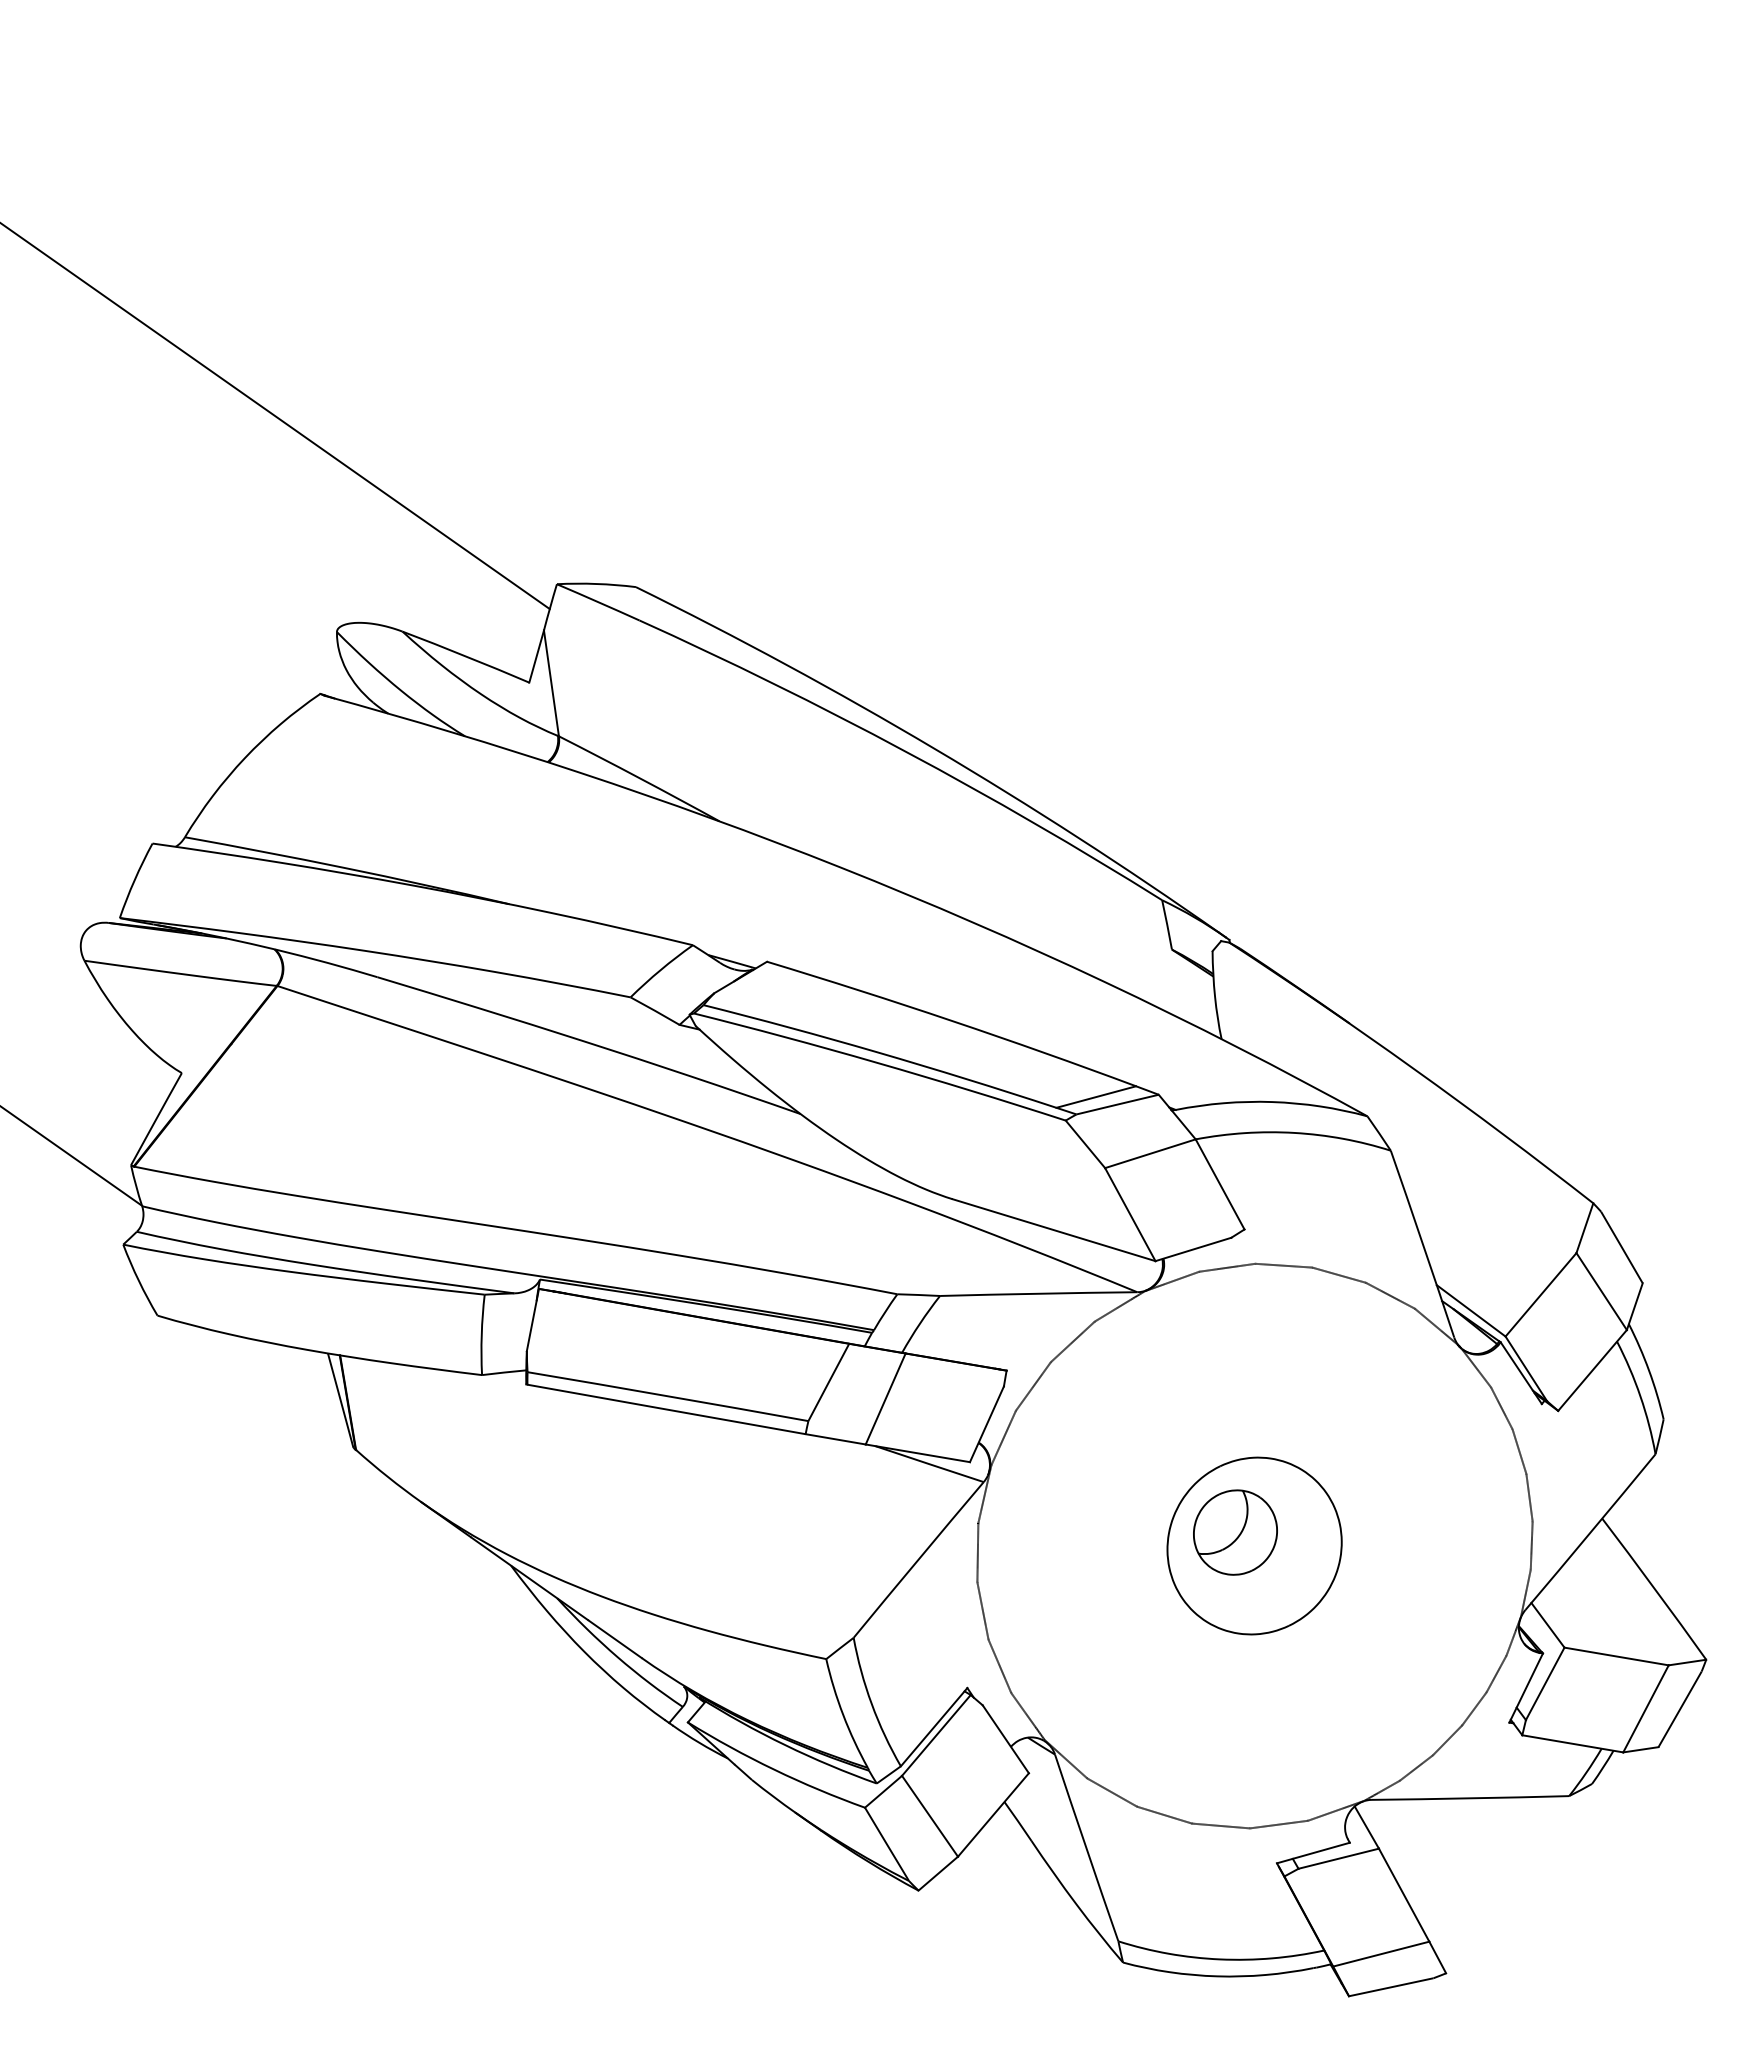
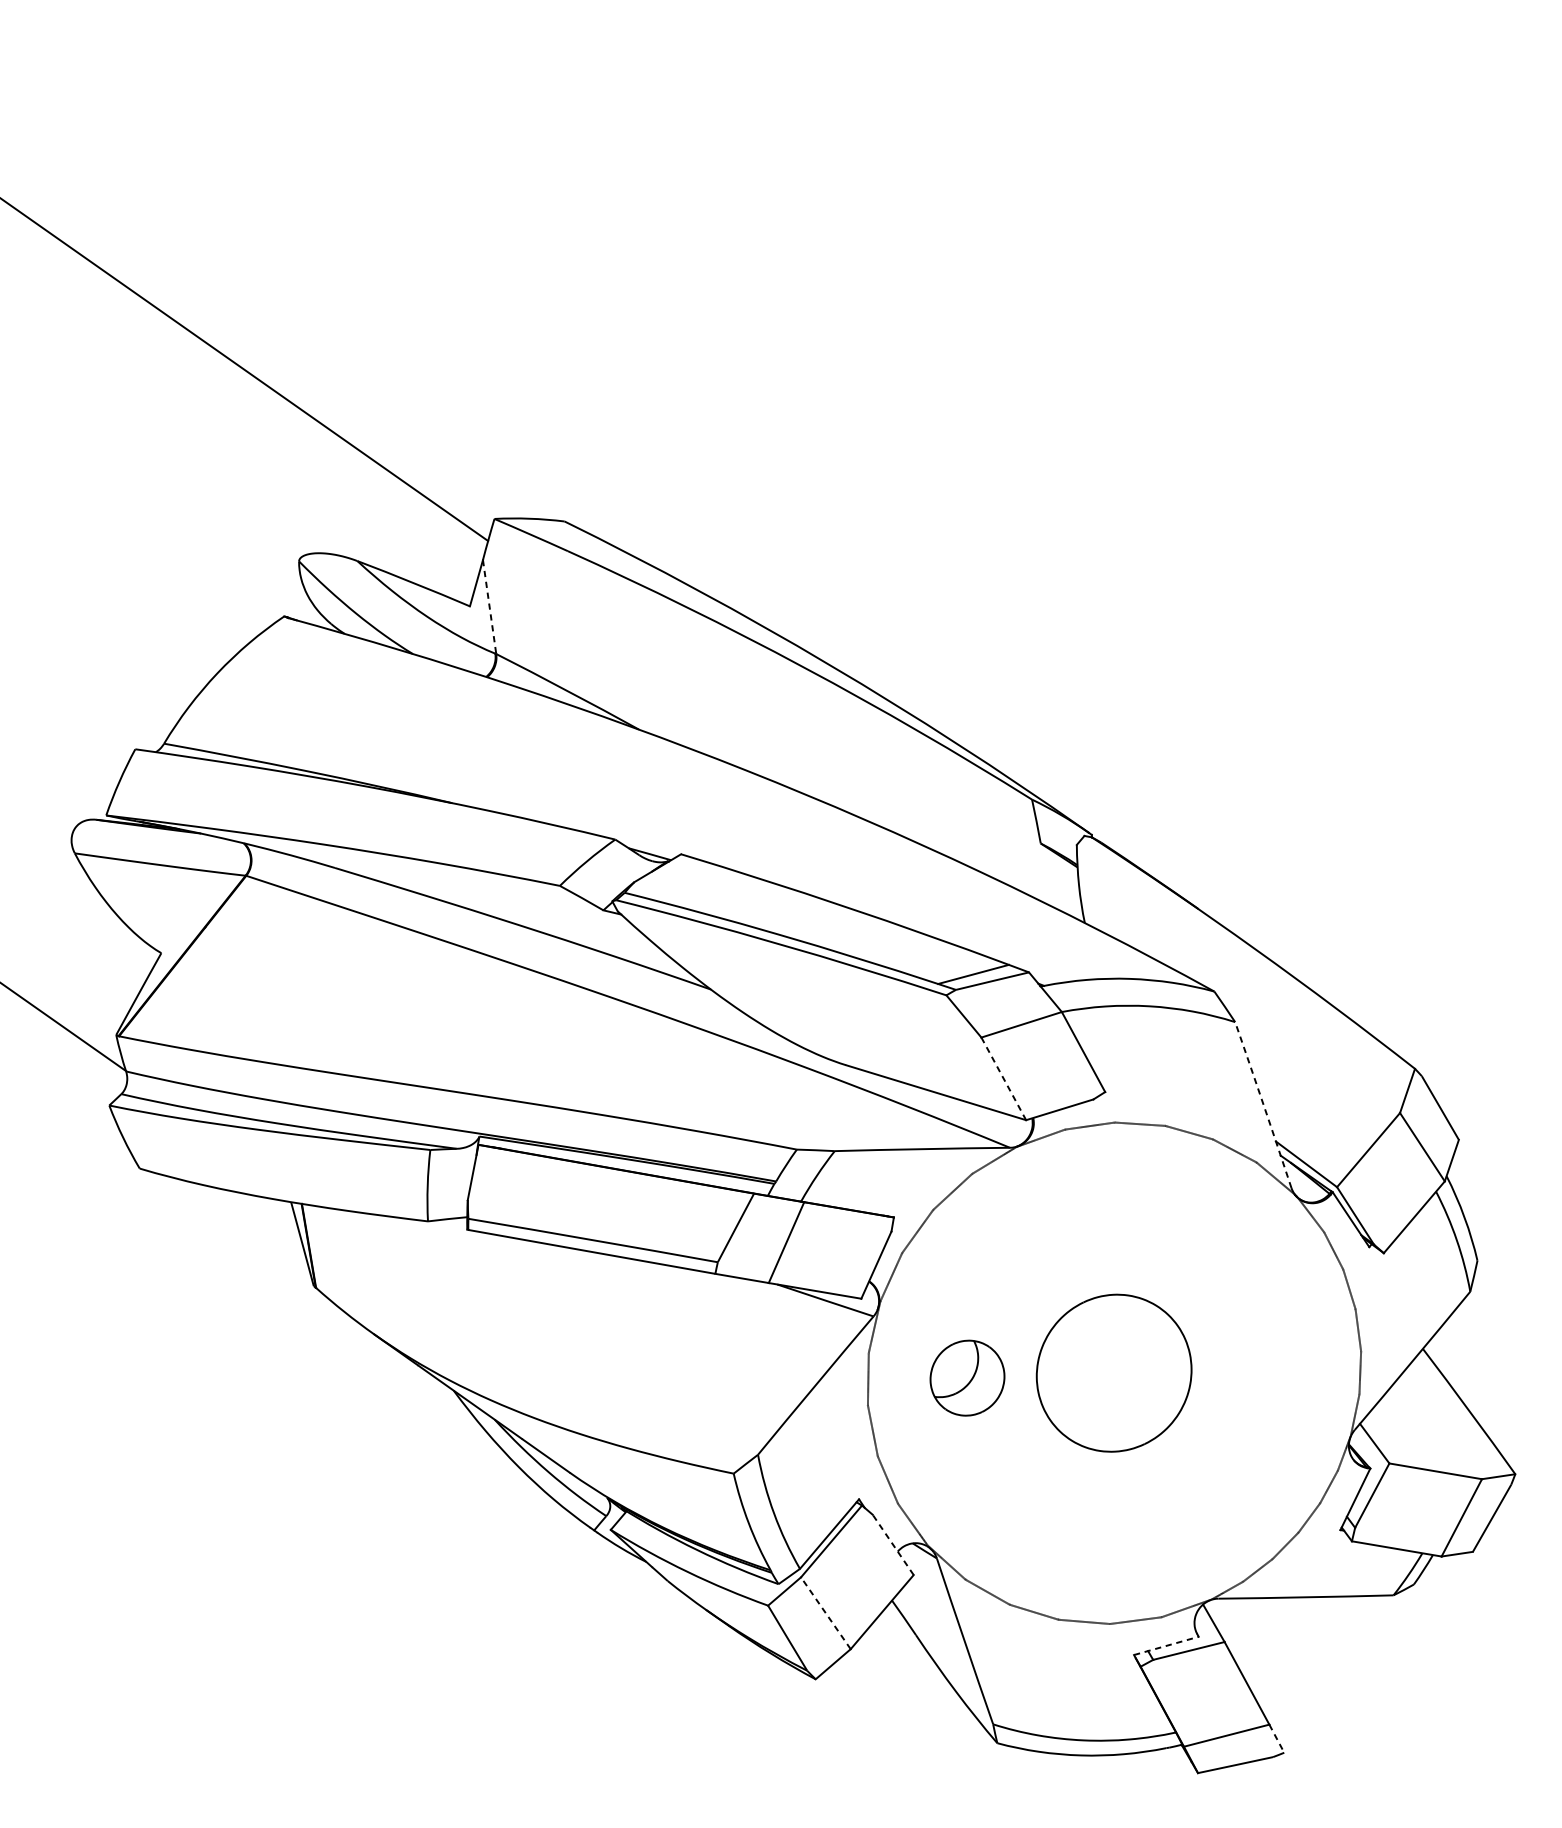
line: (551, 683) -> (489, 607), solid -> dashed
line: (1130, 1214) -> (1003, 1078), solid -> dashed
arc: (1422, 1244) -> (1263, 1105), solid -> dashed
part: (1235, 1532) -> (967, 1378), moved
line: (1005, 1738) -> (892, 1544), solid -> dashed
line: (929, 1815) -> (825, 1612), solid -> dashed
line: (1313, 1853) -> (1166, 1646), solid -> dashed
line: (1437, 1957) -> (1276, 1738), solid -> dashed

